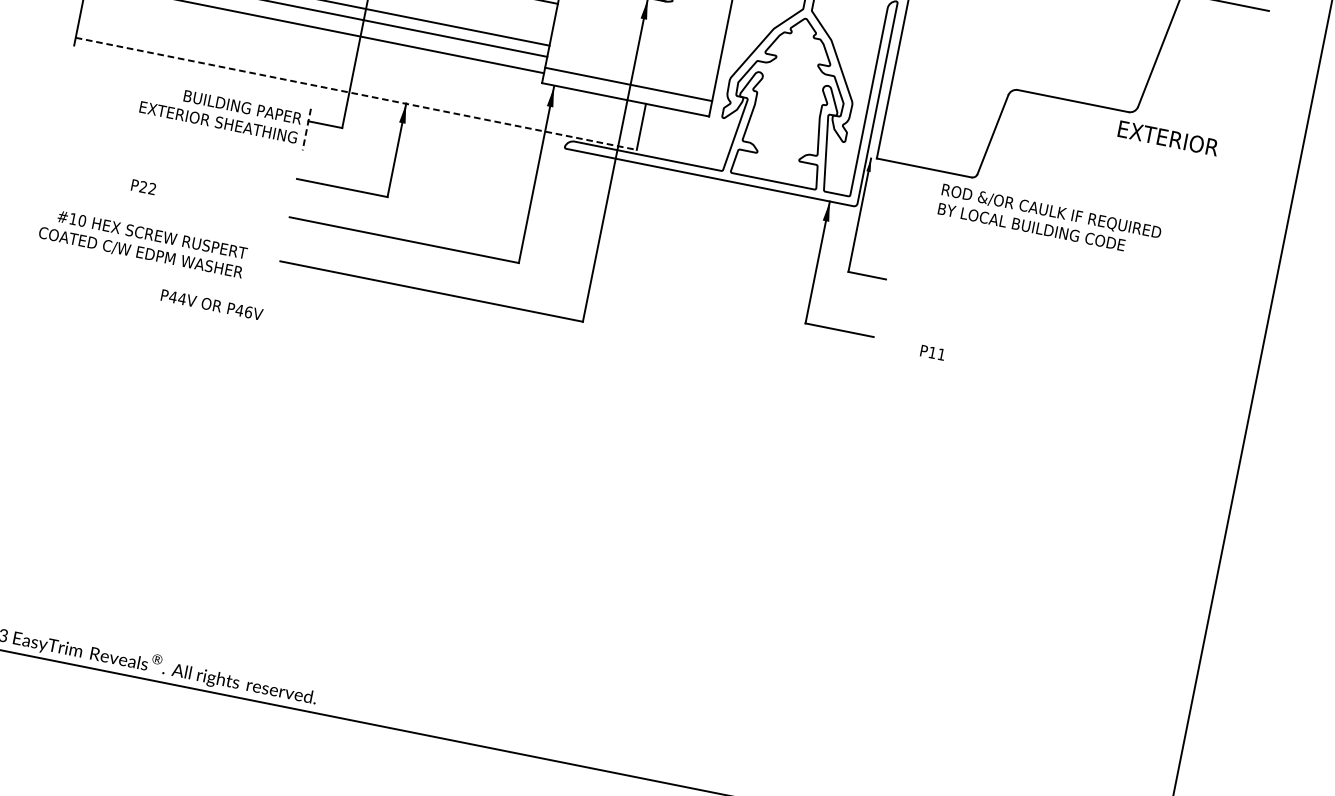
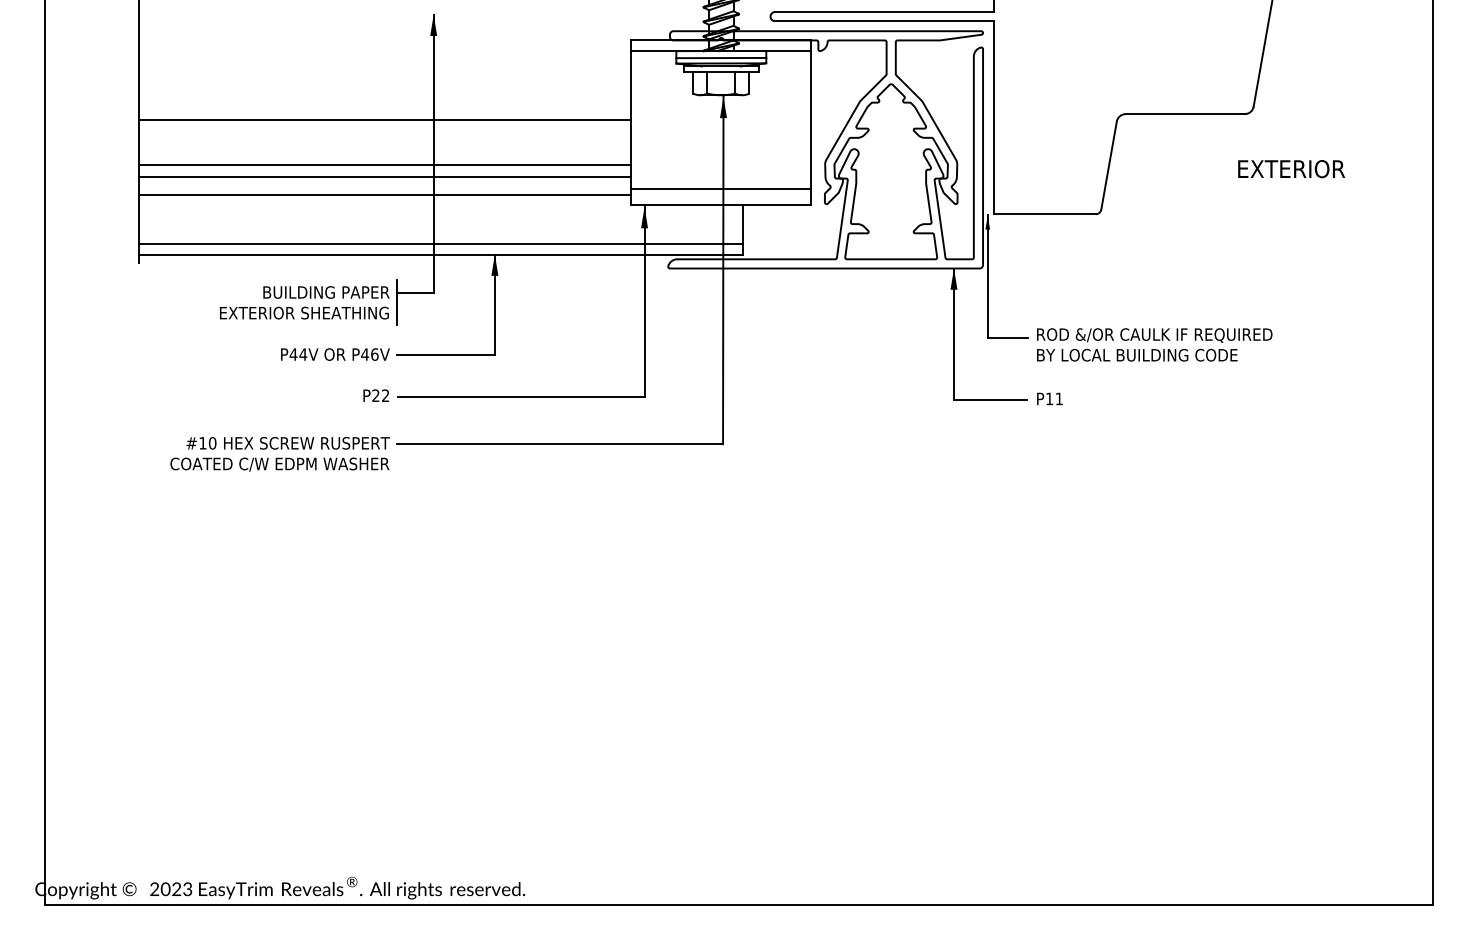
line: (357, 83) -> (440, 244), added
line: (356, 94) -> (441, 255), dashed -> solid
line: (306, 129) -> (397, 302), dashed -> solid
text: (1168, 138) -> (1291, 169), moved
text: (143, 186) -> (375, 395), moved
text: (1049, 220) -> (1154, 344), moved
text: (142, 243) -> (279, 454), moved
text: (212, 304) -> (335, 354), moved
text: (932, 352) -> (1049, 398), moved

